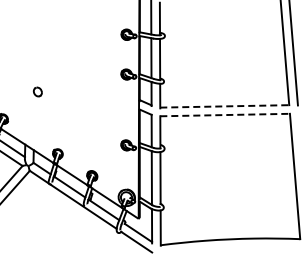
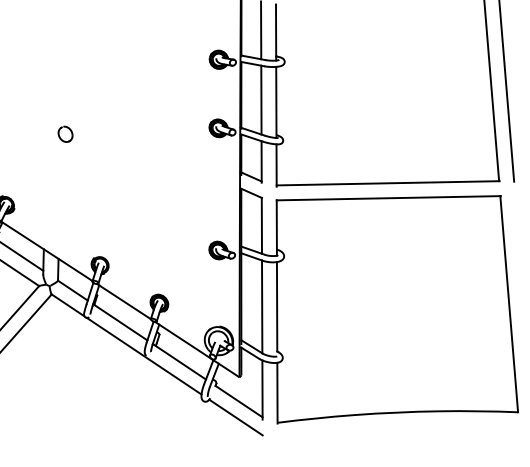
part: (37, 91) -> (64, 133), moved
line: (224, 106) -> (387, 183), dashed -> solid
line: (225, 115) -> (389, 199), dashed -> solid

